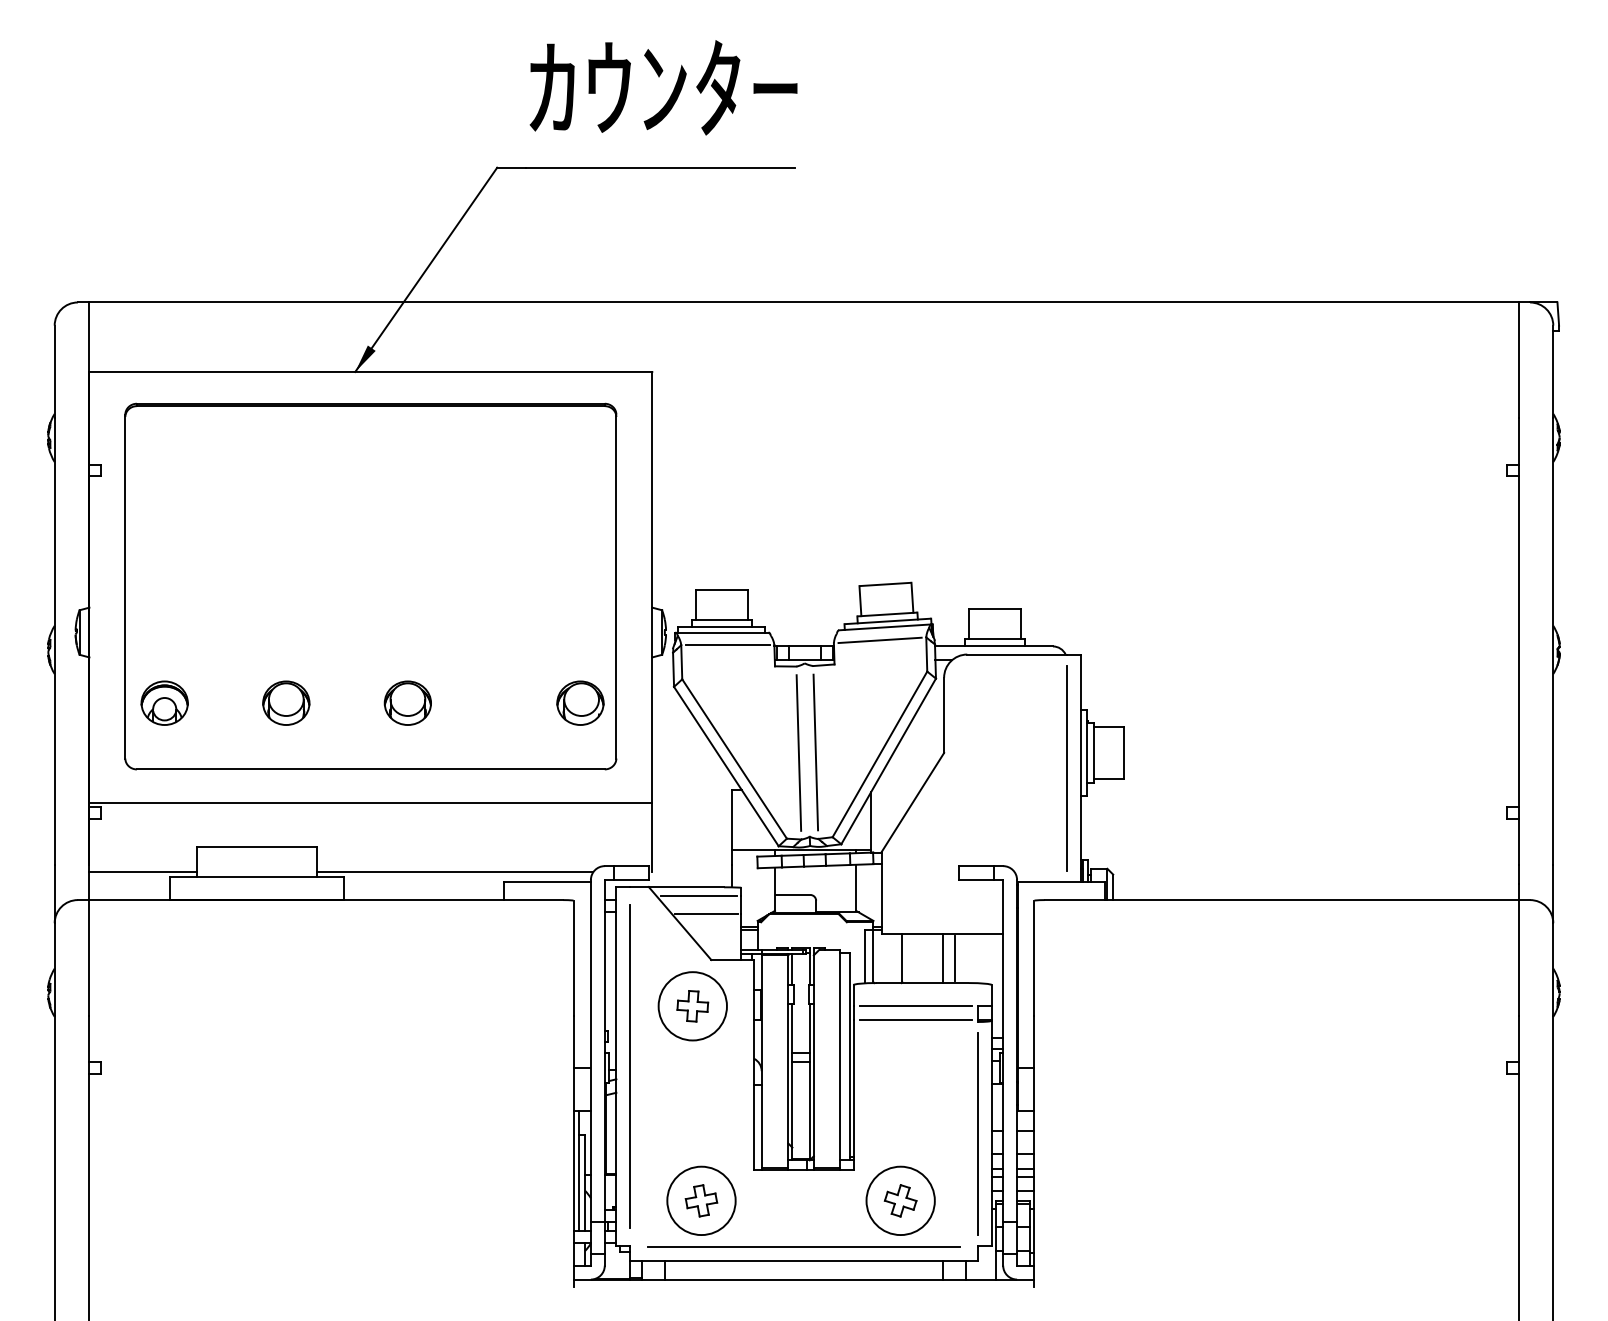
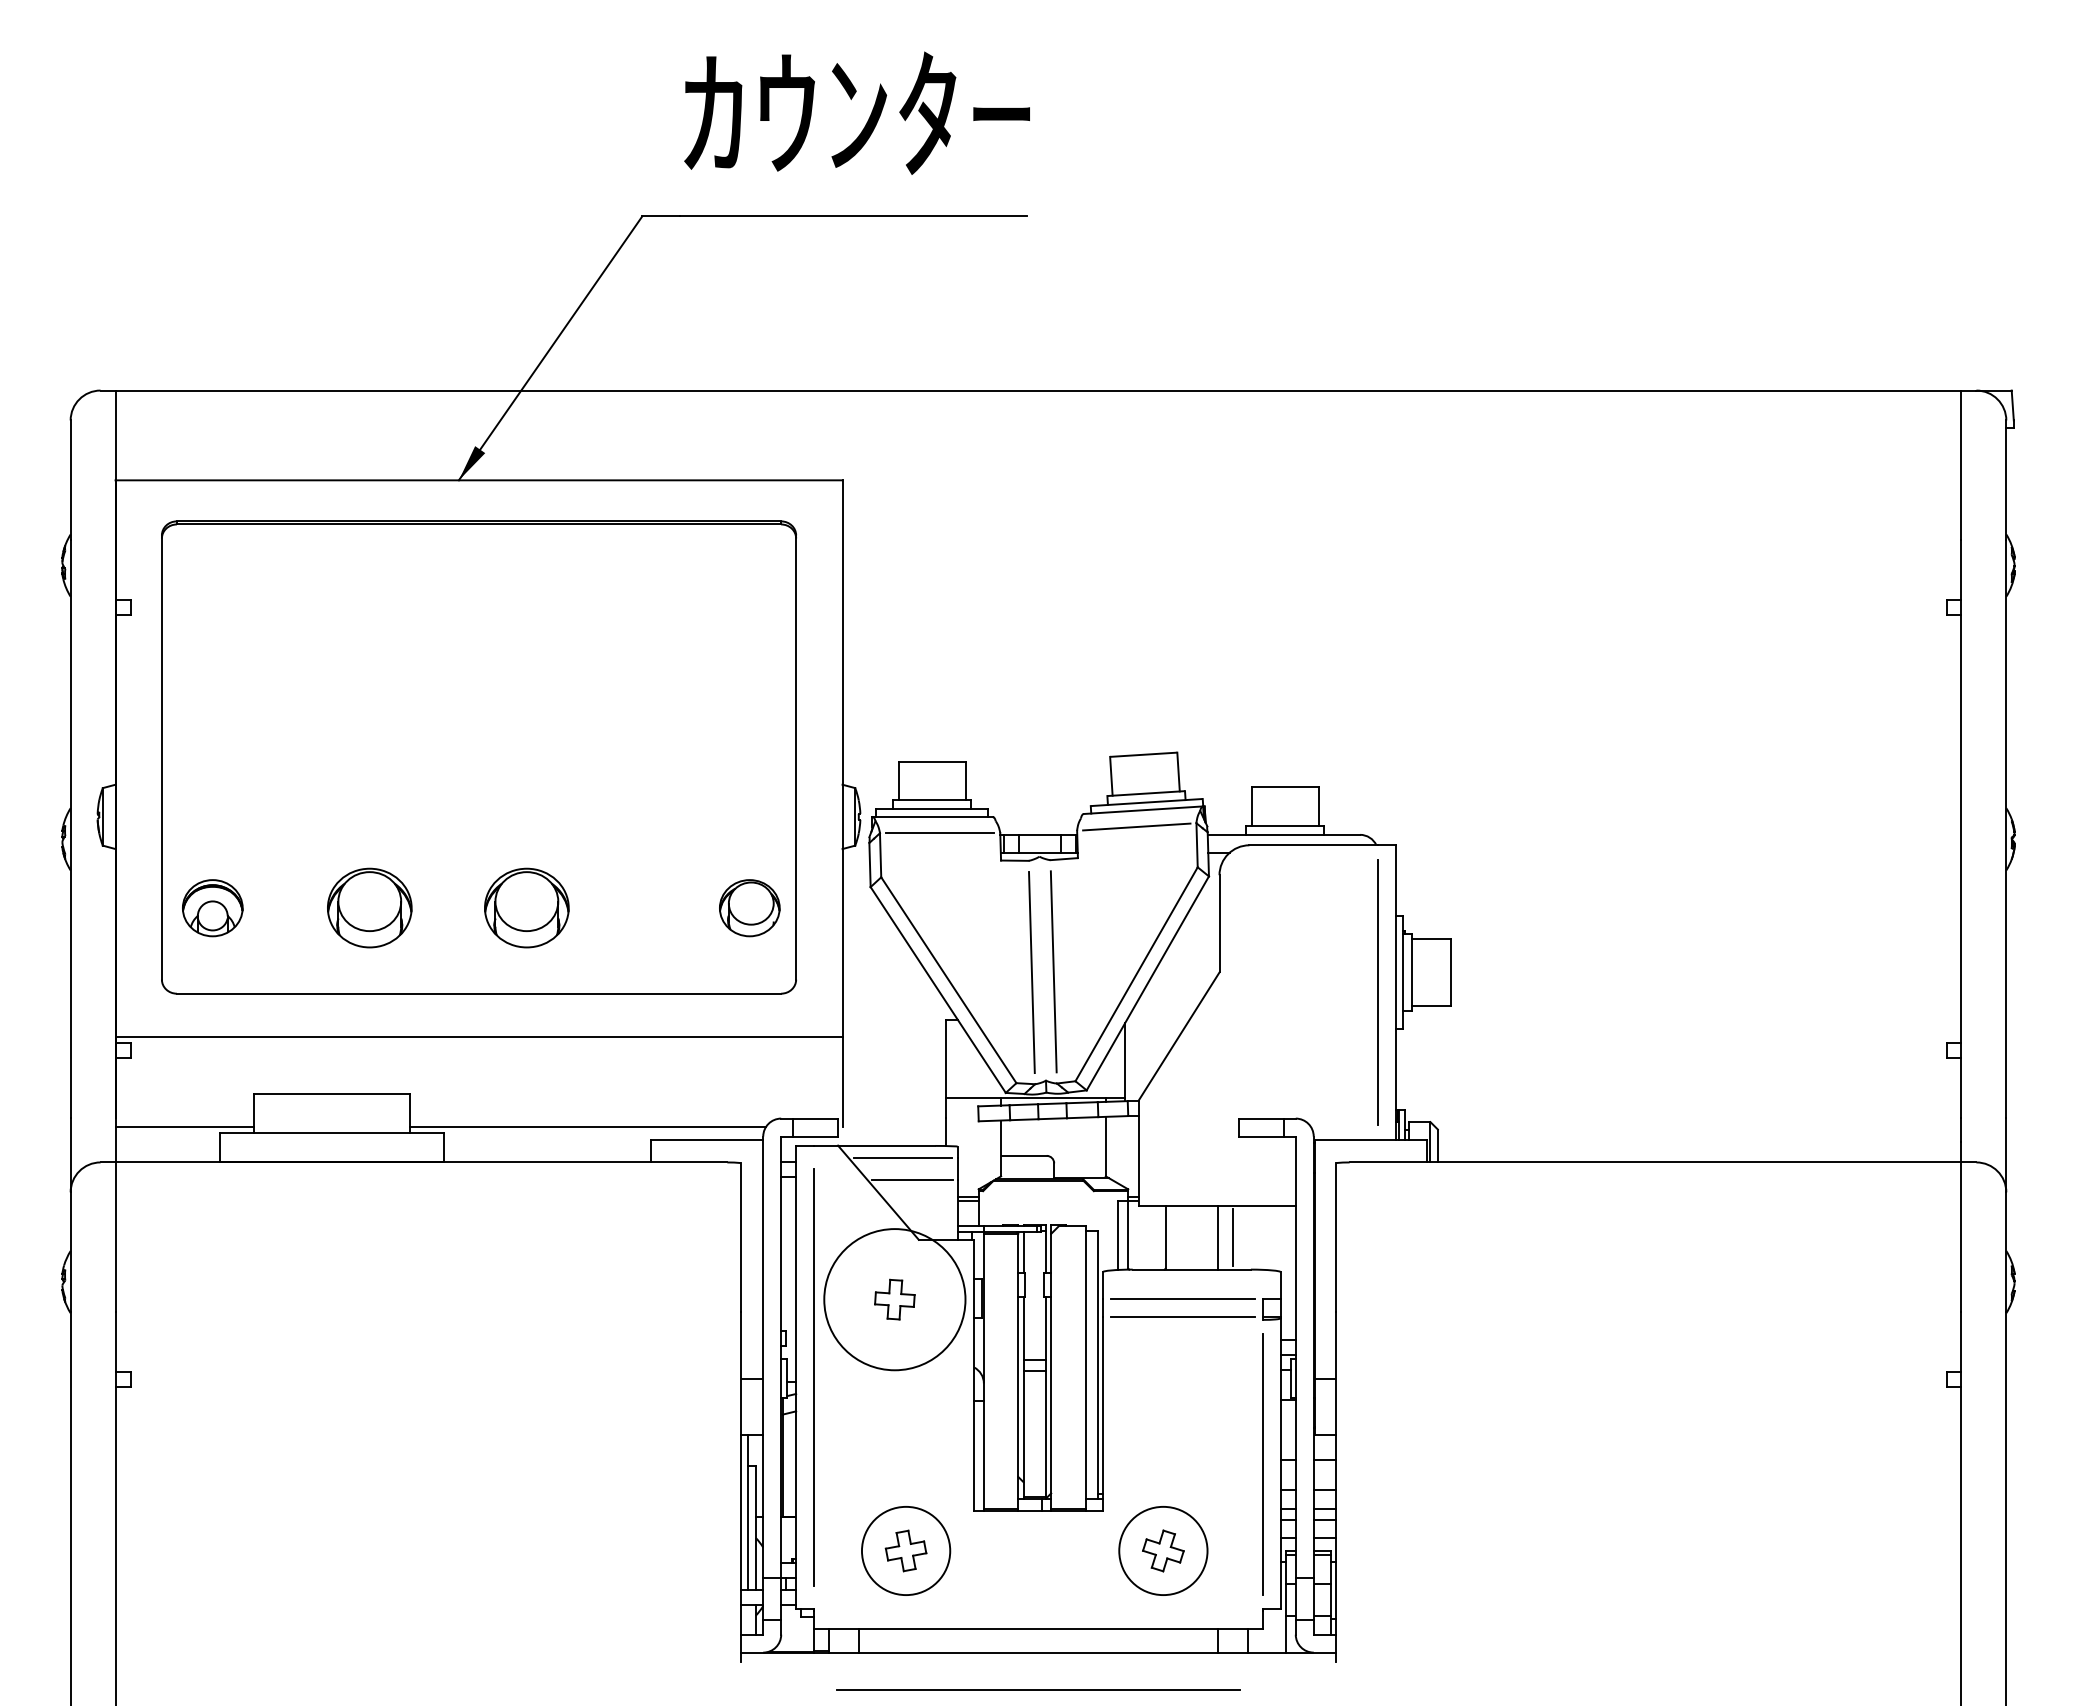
part: (286, 703) -> (369, 908), size x1.4
part: (407, 703) -> (526, 908), size x1.4
circle: (692, 1006) -> (894, 1299), size x1.6
line: (804, 1246) -> (1038, 1689), moved

